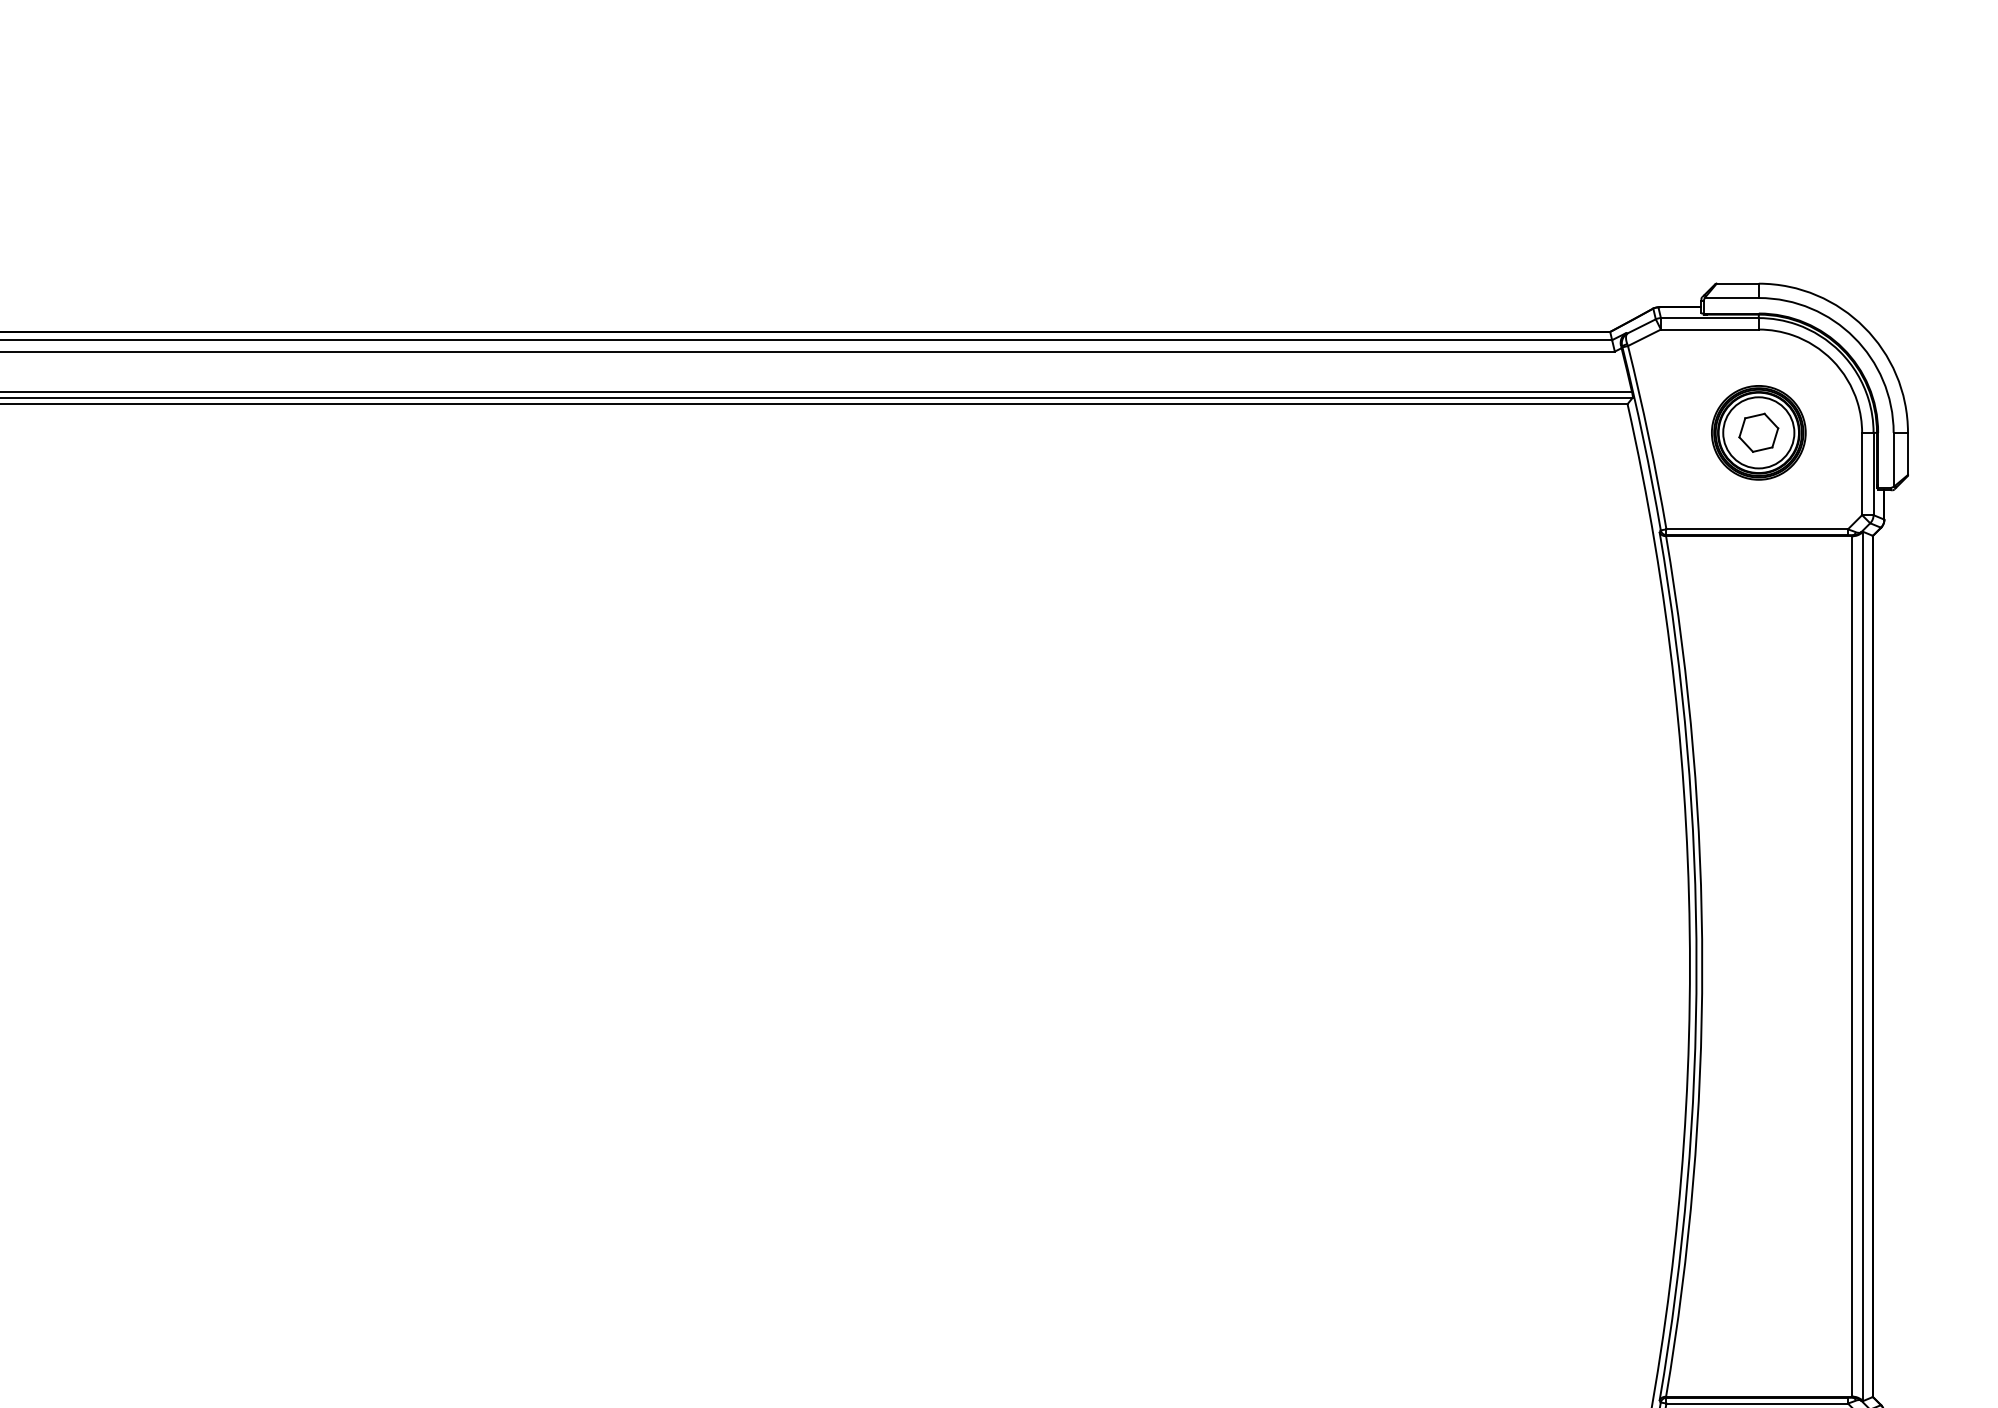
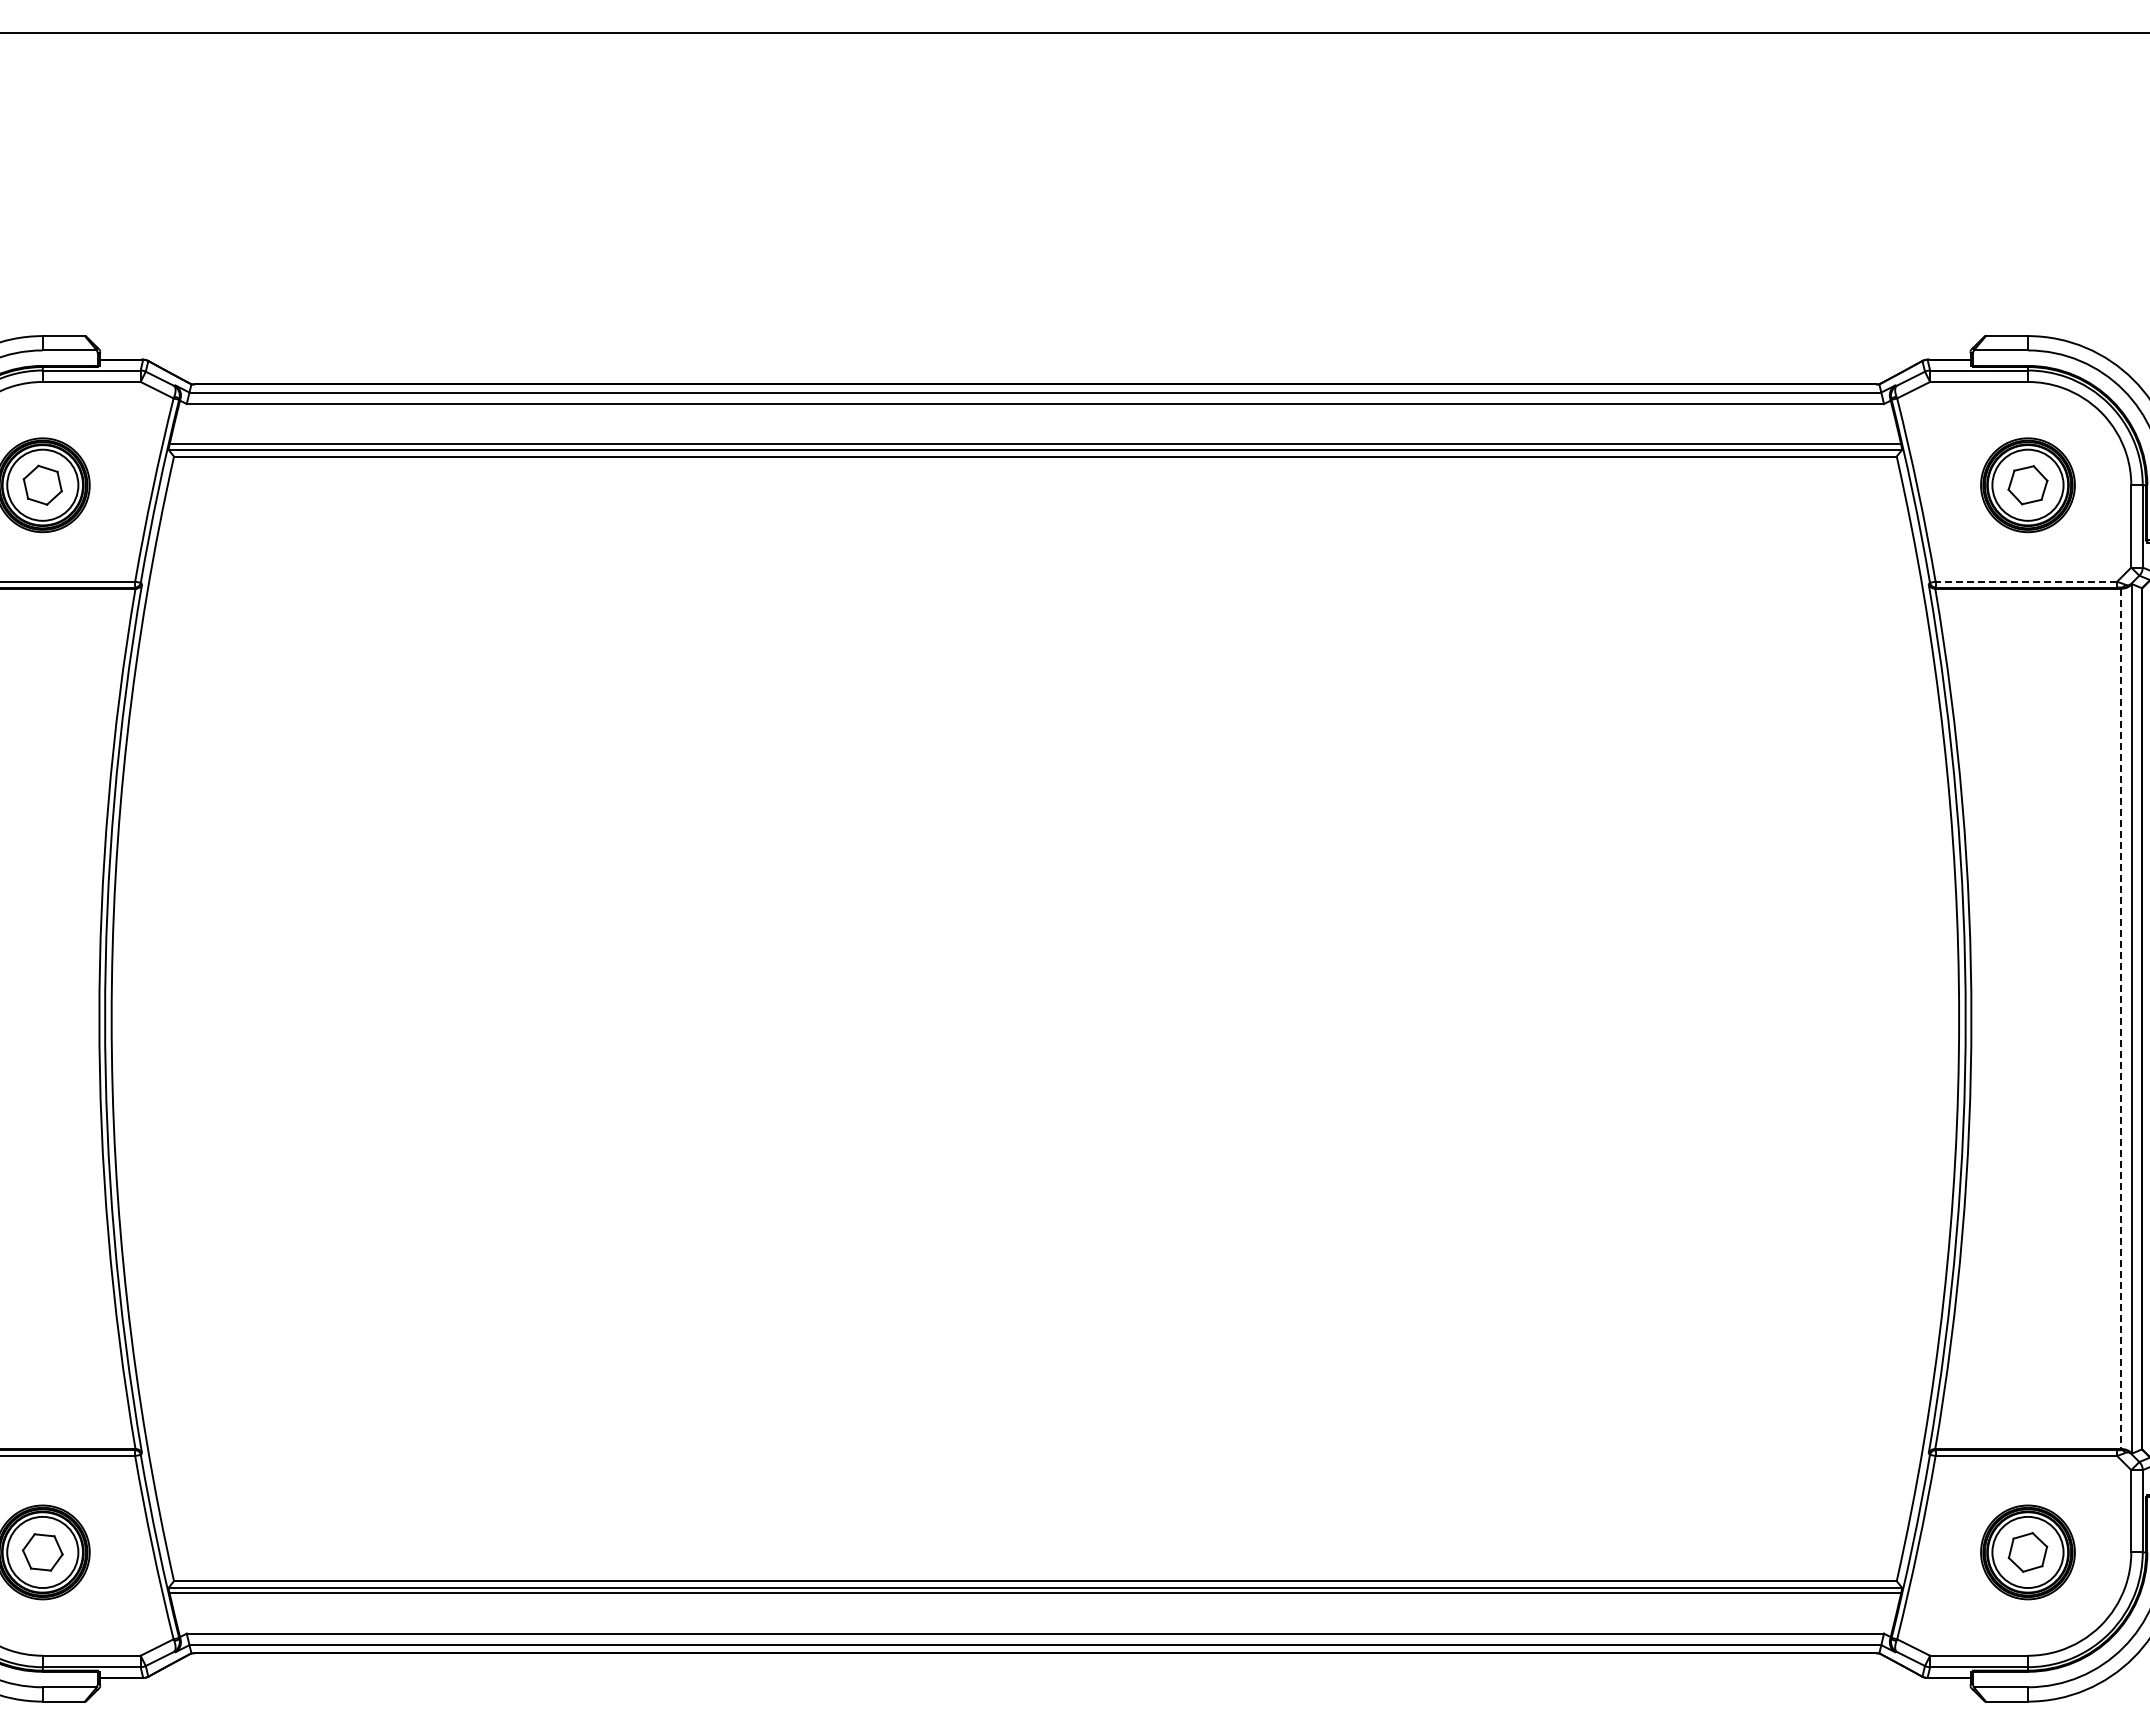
line: (1757, 529) -> (2026, 581), solid -> dashed
line: (1851, 967) -> (2120, 1019), solid -> dashed

